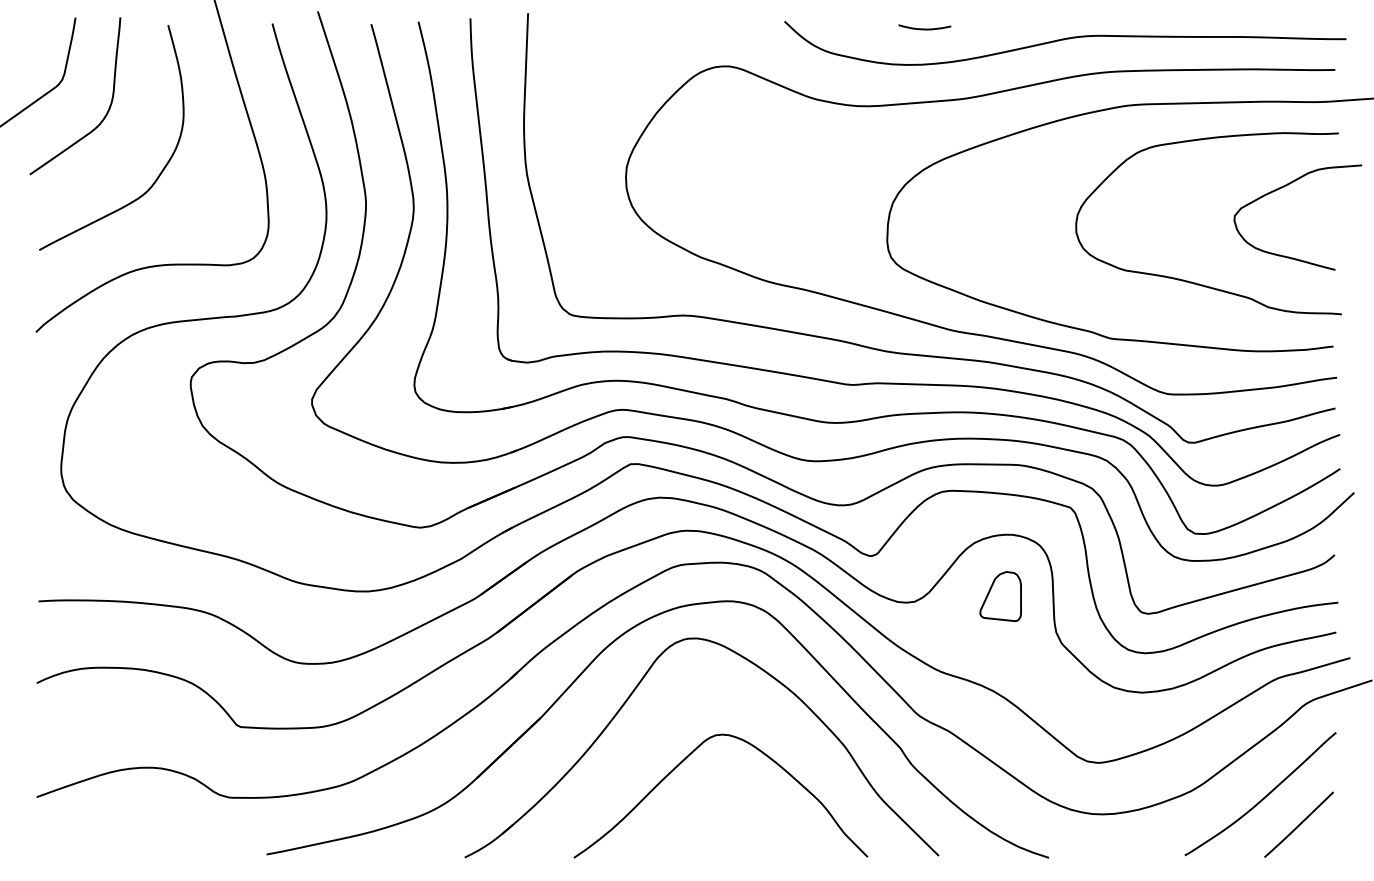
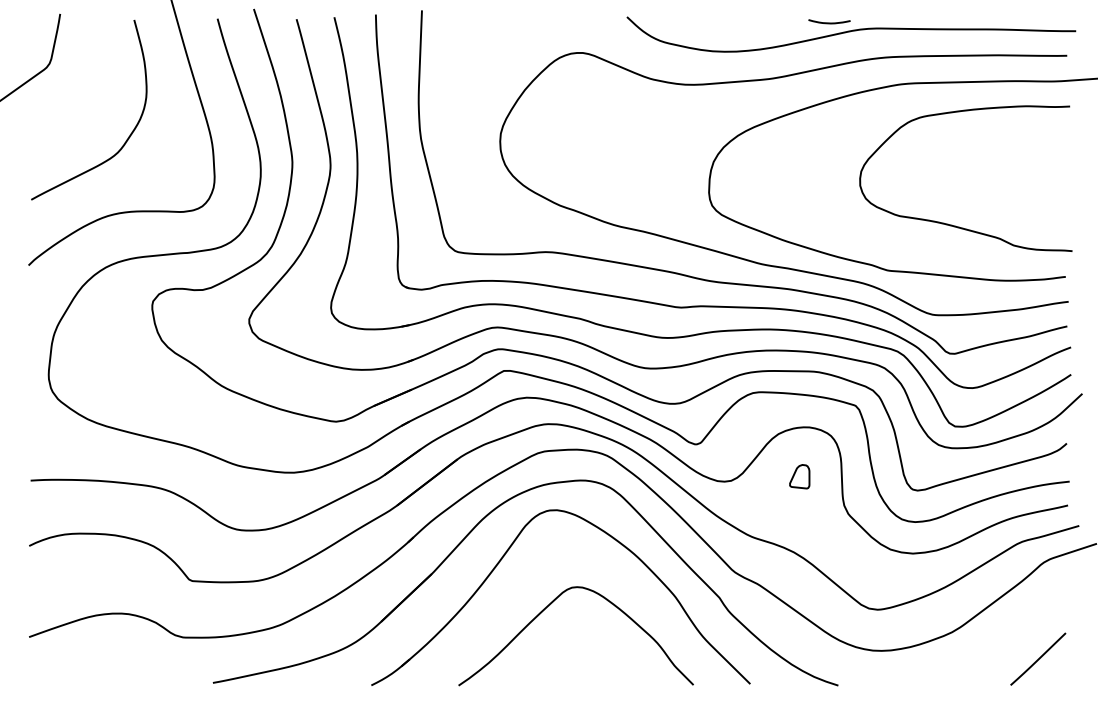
curve: (924, 28) -> (829, 22), moved
curve: (106, 112) -> (84, 89), removed
curve: (1282, 188) -> (1025, 150), removed
part: (1000, 596) -> (799, 476), size x0.6
curve: (1263, 797) -> (1009, 637), removed

